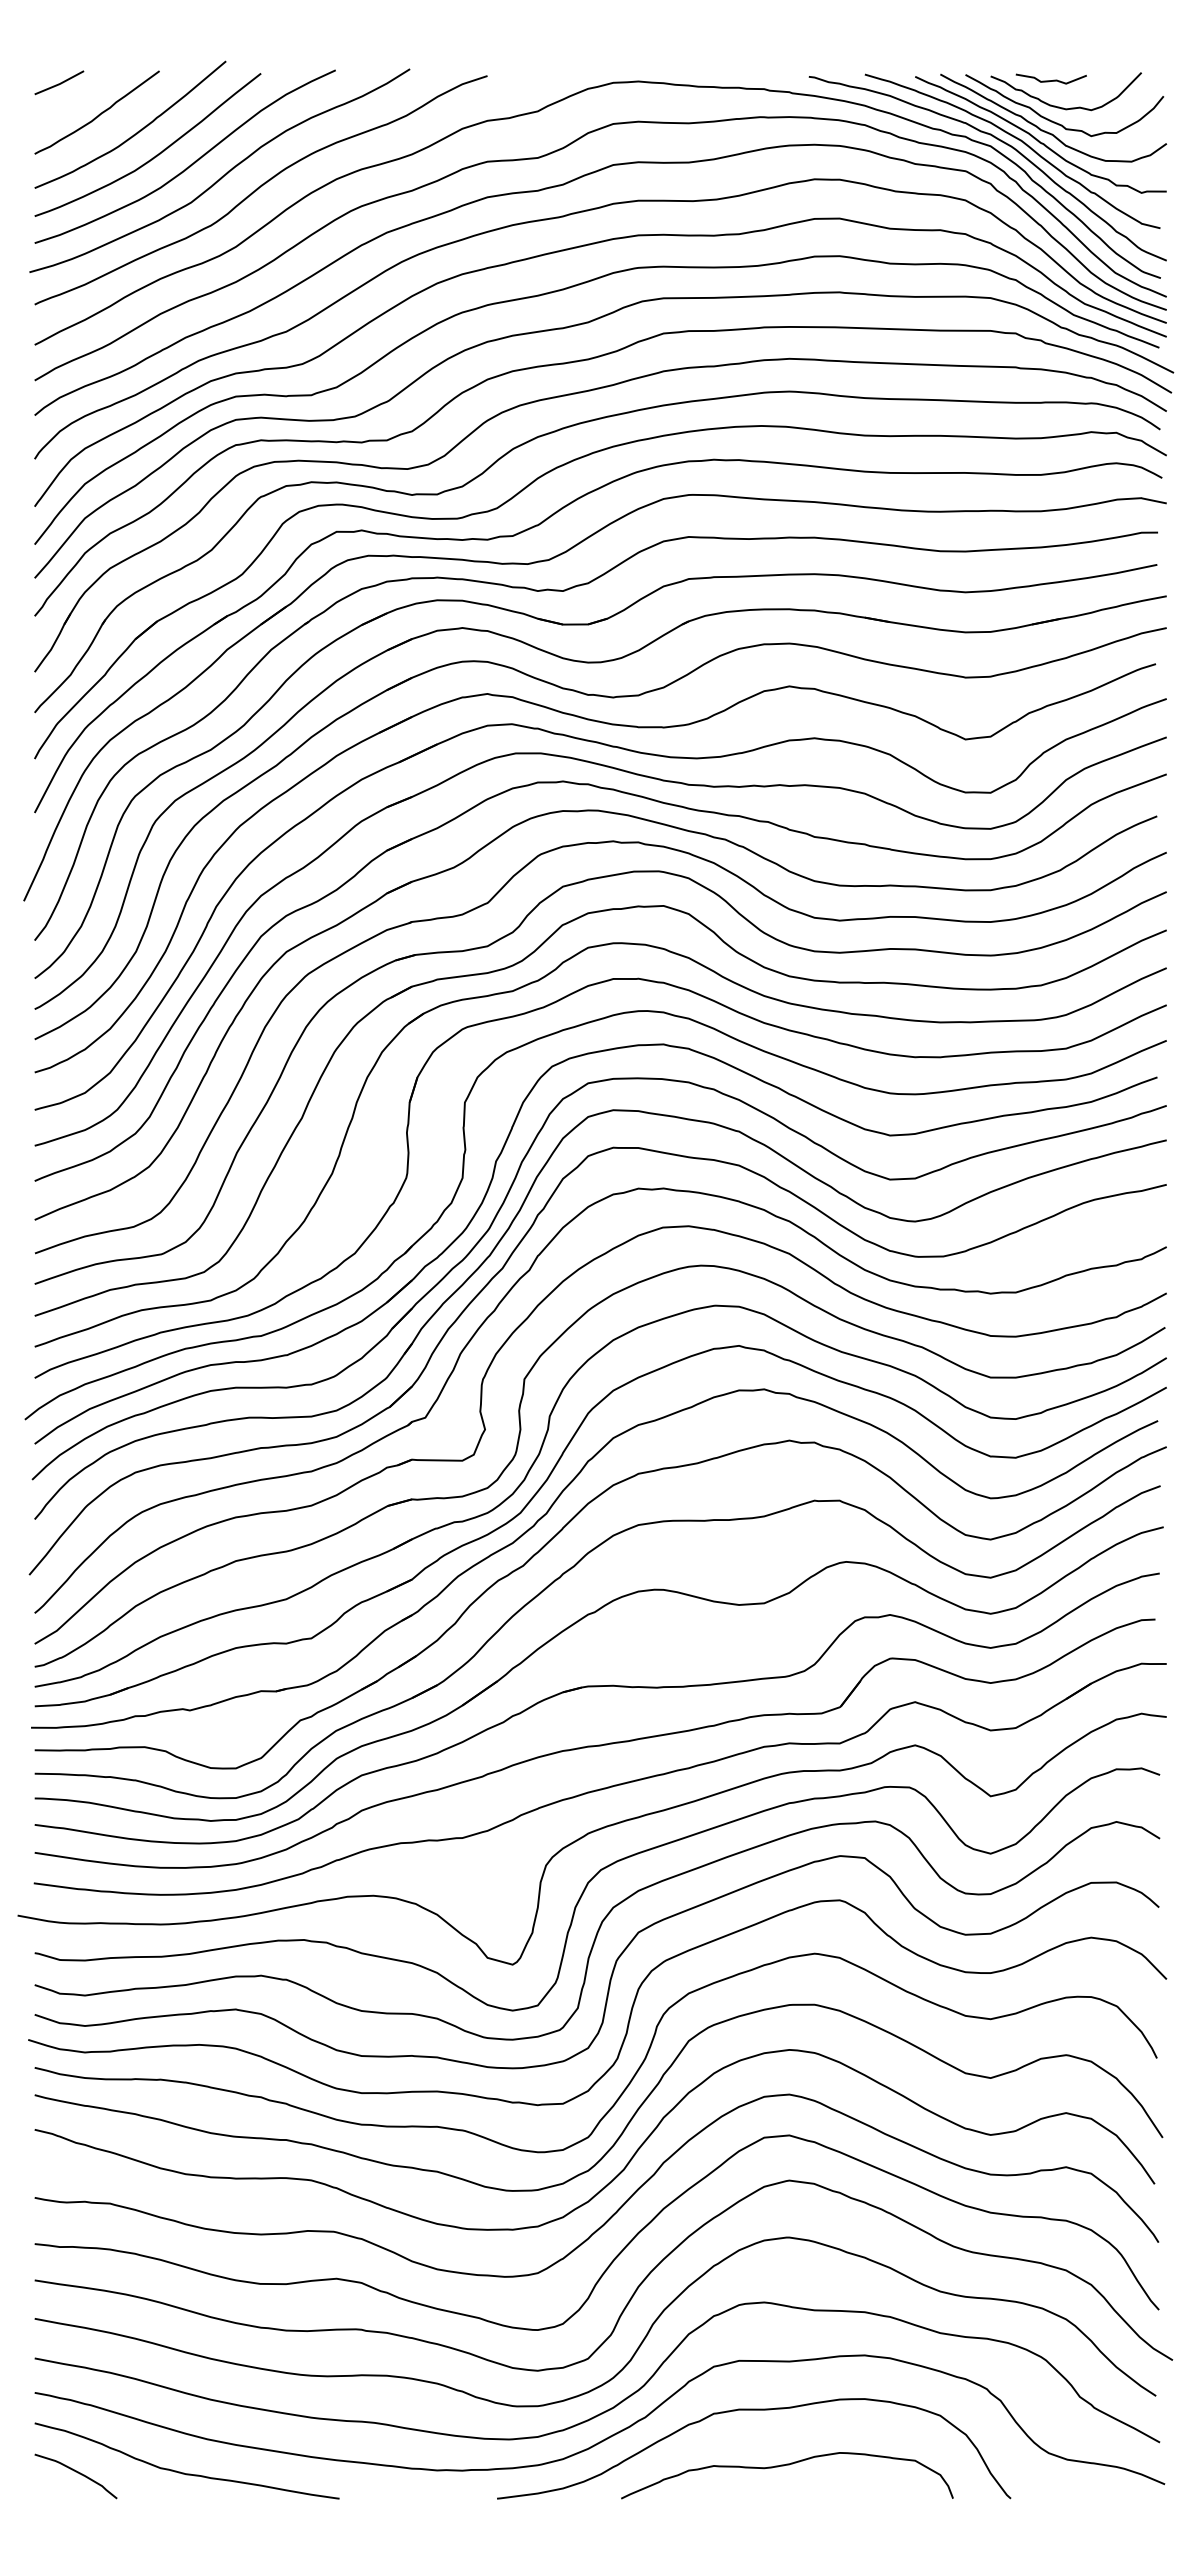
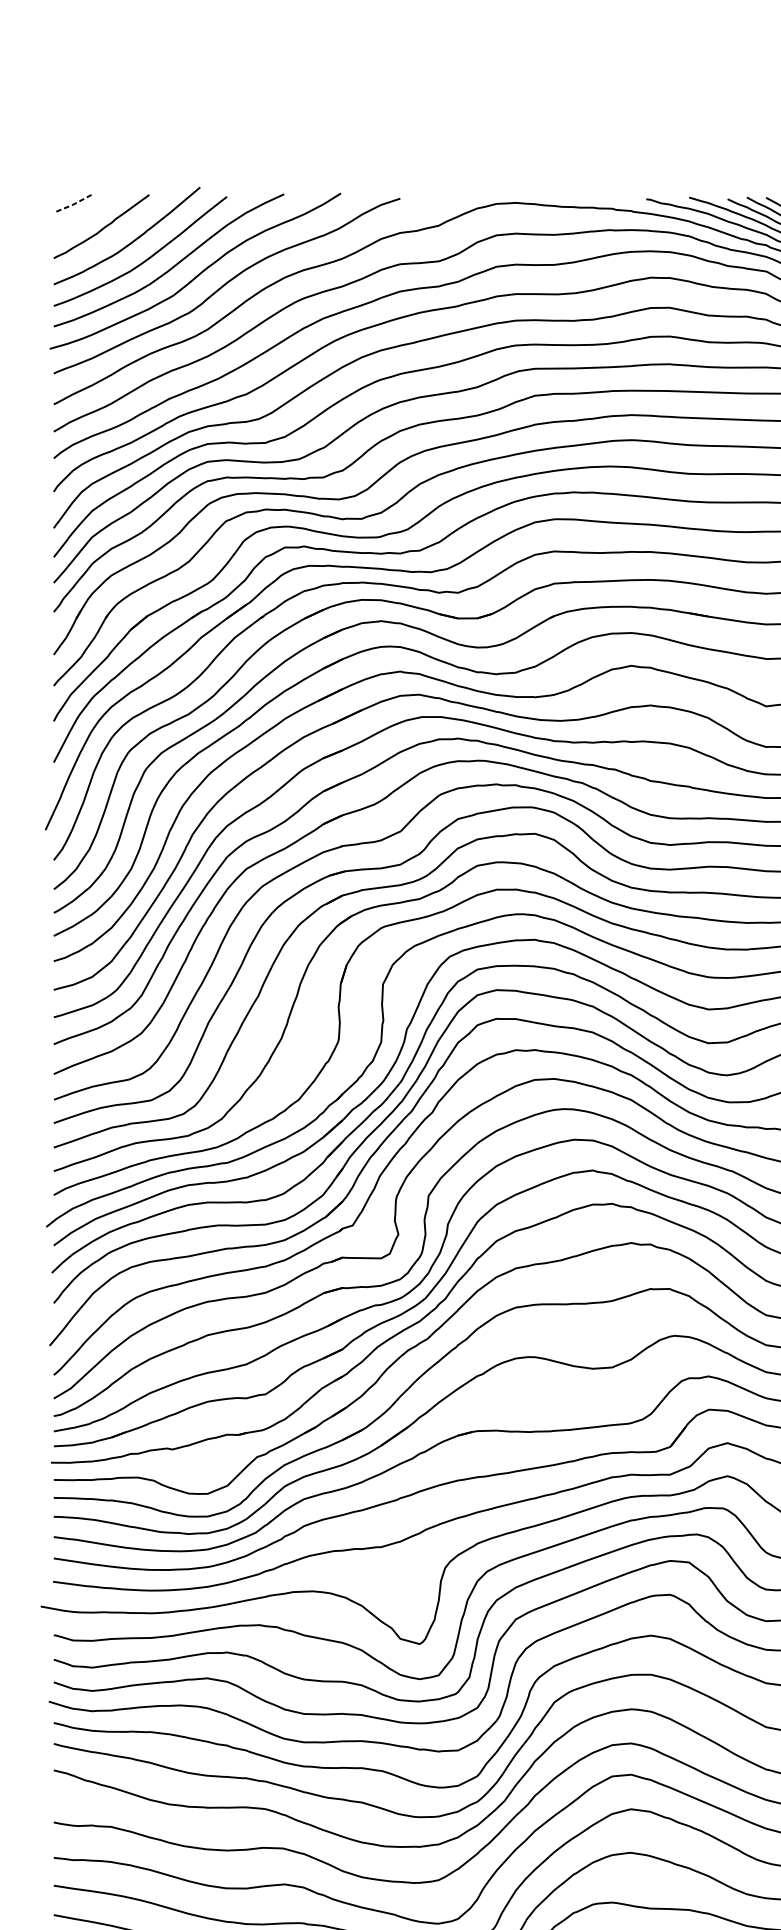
line: (59, 84) -> (72, 205), solid -> dashed

